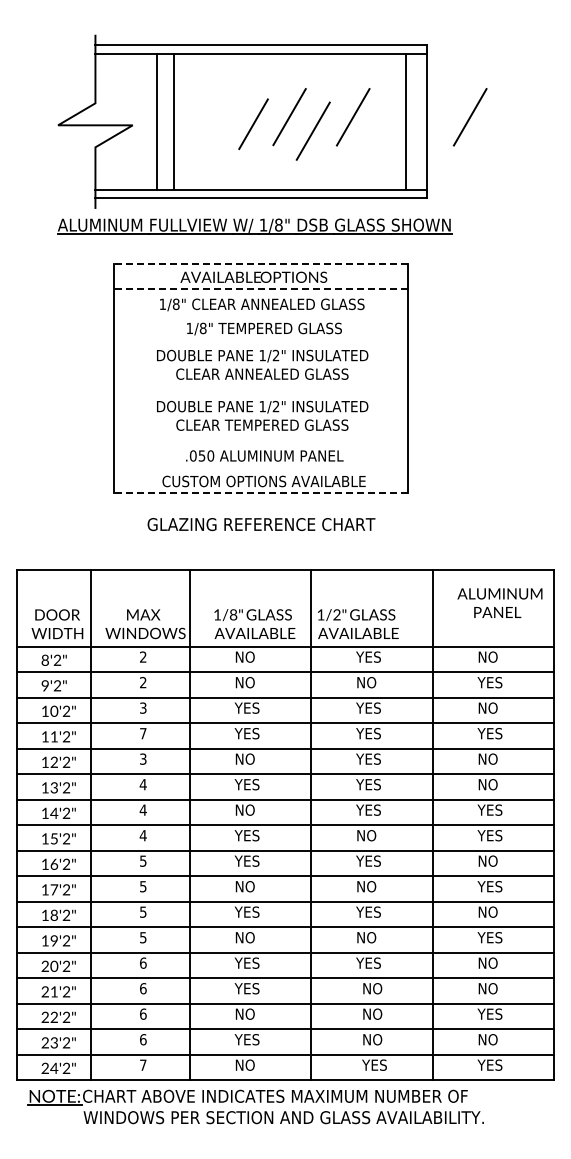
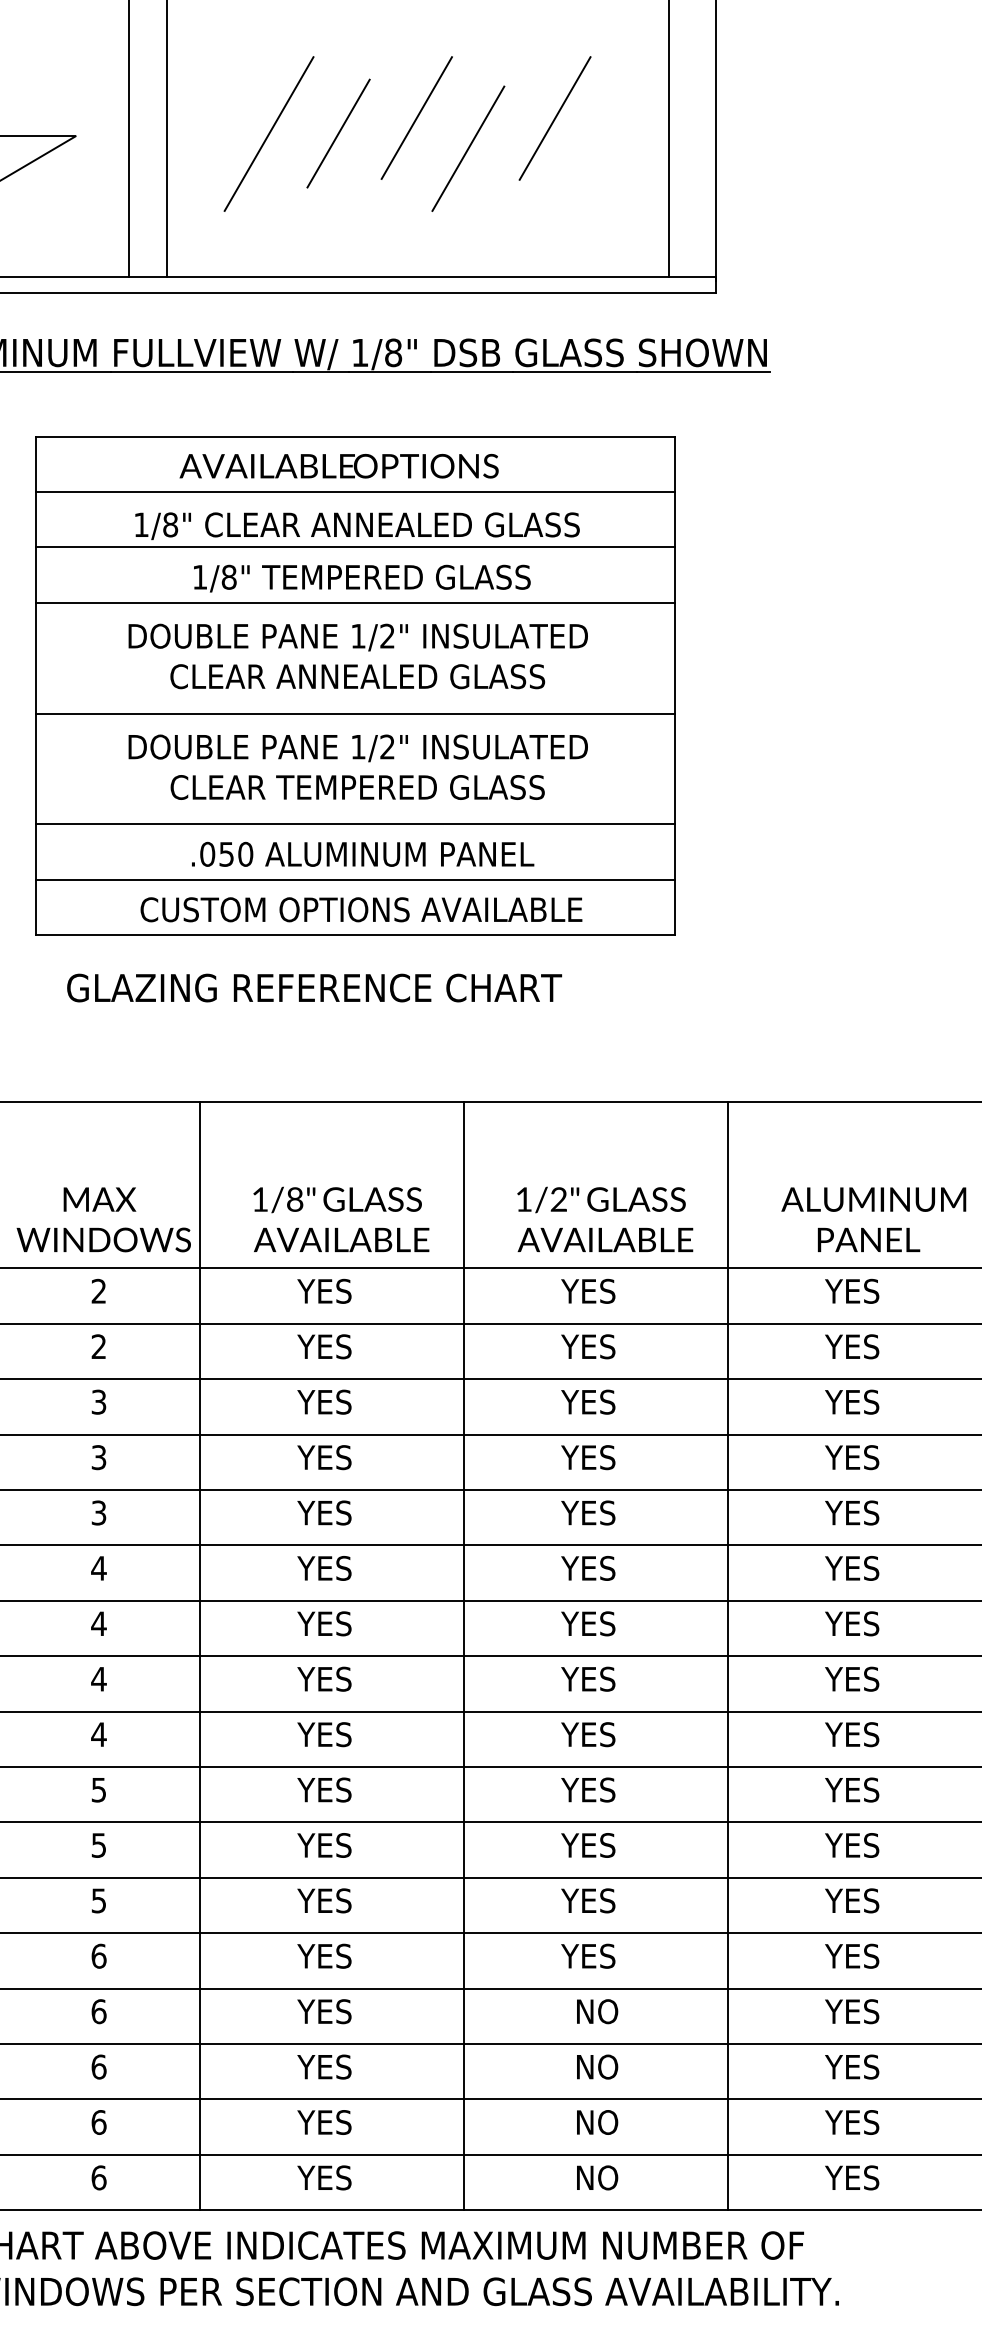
line: (469, 117) -> (807, 118), removed
line: (221, 124) -> (268, 134), added
line: (260, 263) -> (353, 436), dashed -> solid
line: (260, 289) -> (353, 492), dashed -> solid
line: (261, 314) -> (355, 546), added
line: (261, 340) -> (355, 603), added
line: (261, 391) -> (355, 714), added
line: (261, 442) -> (355, 825), added
line: (261, 467) -> (355, 879), added
line: (260, 493) -> (353, 935), dashed -> solid
text: (261, 524) -> (314, 987), moved
text: (499, 602) -> (872, 1218), moved
text: (358, 623) -> (605, 1218), moved
text: (246, 656) -> (323, 1289), NO -> YES
text: (489, 656) -> (851, 1289), NO -> YES
text: (246, 682) -> (323, 1346), NO -> YES
text: (368, 682) -> (588, 1346), NO -> YES
text: (489, 707) -> (851, 1400), NO -> YES
text: (143, 733) -> (99, 1457), 7 -> 3
text: (246, 758) -> (323, 1511), NO -> YES
text: (489, 758) -> (851, 1511), NO -> YES
text: (489, 784) -> (851, 1568), NO -> YES
text: (246, 809) -> (323, 1622), NO -> YES
text: (368, 835) -> (588, 1678), NO -> YES
text: (142, 860) -> (97, 1733), 5 -> 4
text: (489, 860) -> (851, 1733), NO -> YES
text: (246, 886) -> (323, 1789), NO -> YES
text: (368, 886) -> (588, 1789), NO -> YES
text: (489, 911) -> (851, 1843), NO -> YES
text: (246, 937) -> (323, 1900), NO -> YES
text: (368, 937) -> (588, 1900), NO -> YES
text: (489, 962) -> (851, 1954), NO -> YES
text: (489, 988) -> (851, 2011), NO -> YES
text: (246, 1013) -> (323, 2065), NO -> YES
text: (489, 1039) -> (851, 2122), NO -> YES
text: (143, 1064) -> (99, 2176), 7 -> 6
text: (246, 1064) -> (323, 2176), NO -> YES
text: (374, 1064) -> (601, 2176), YES -> NO

